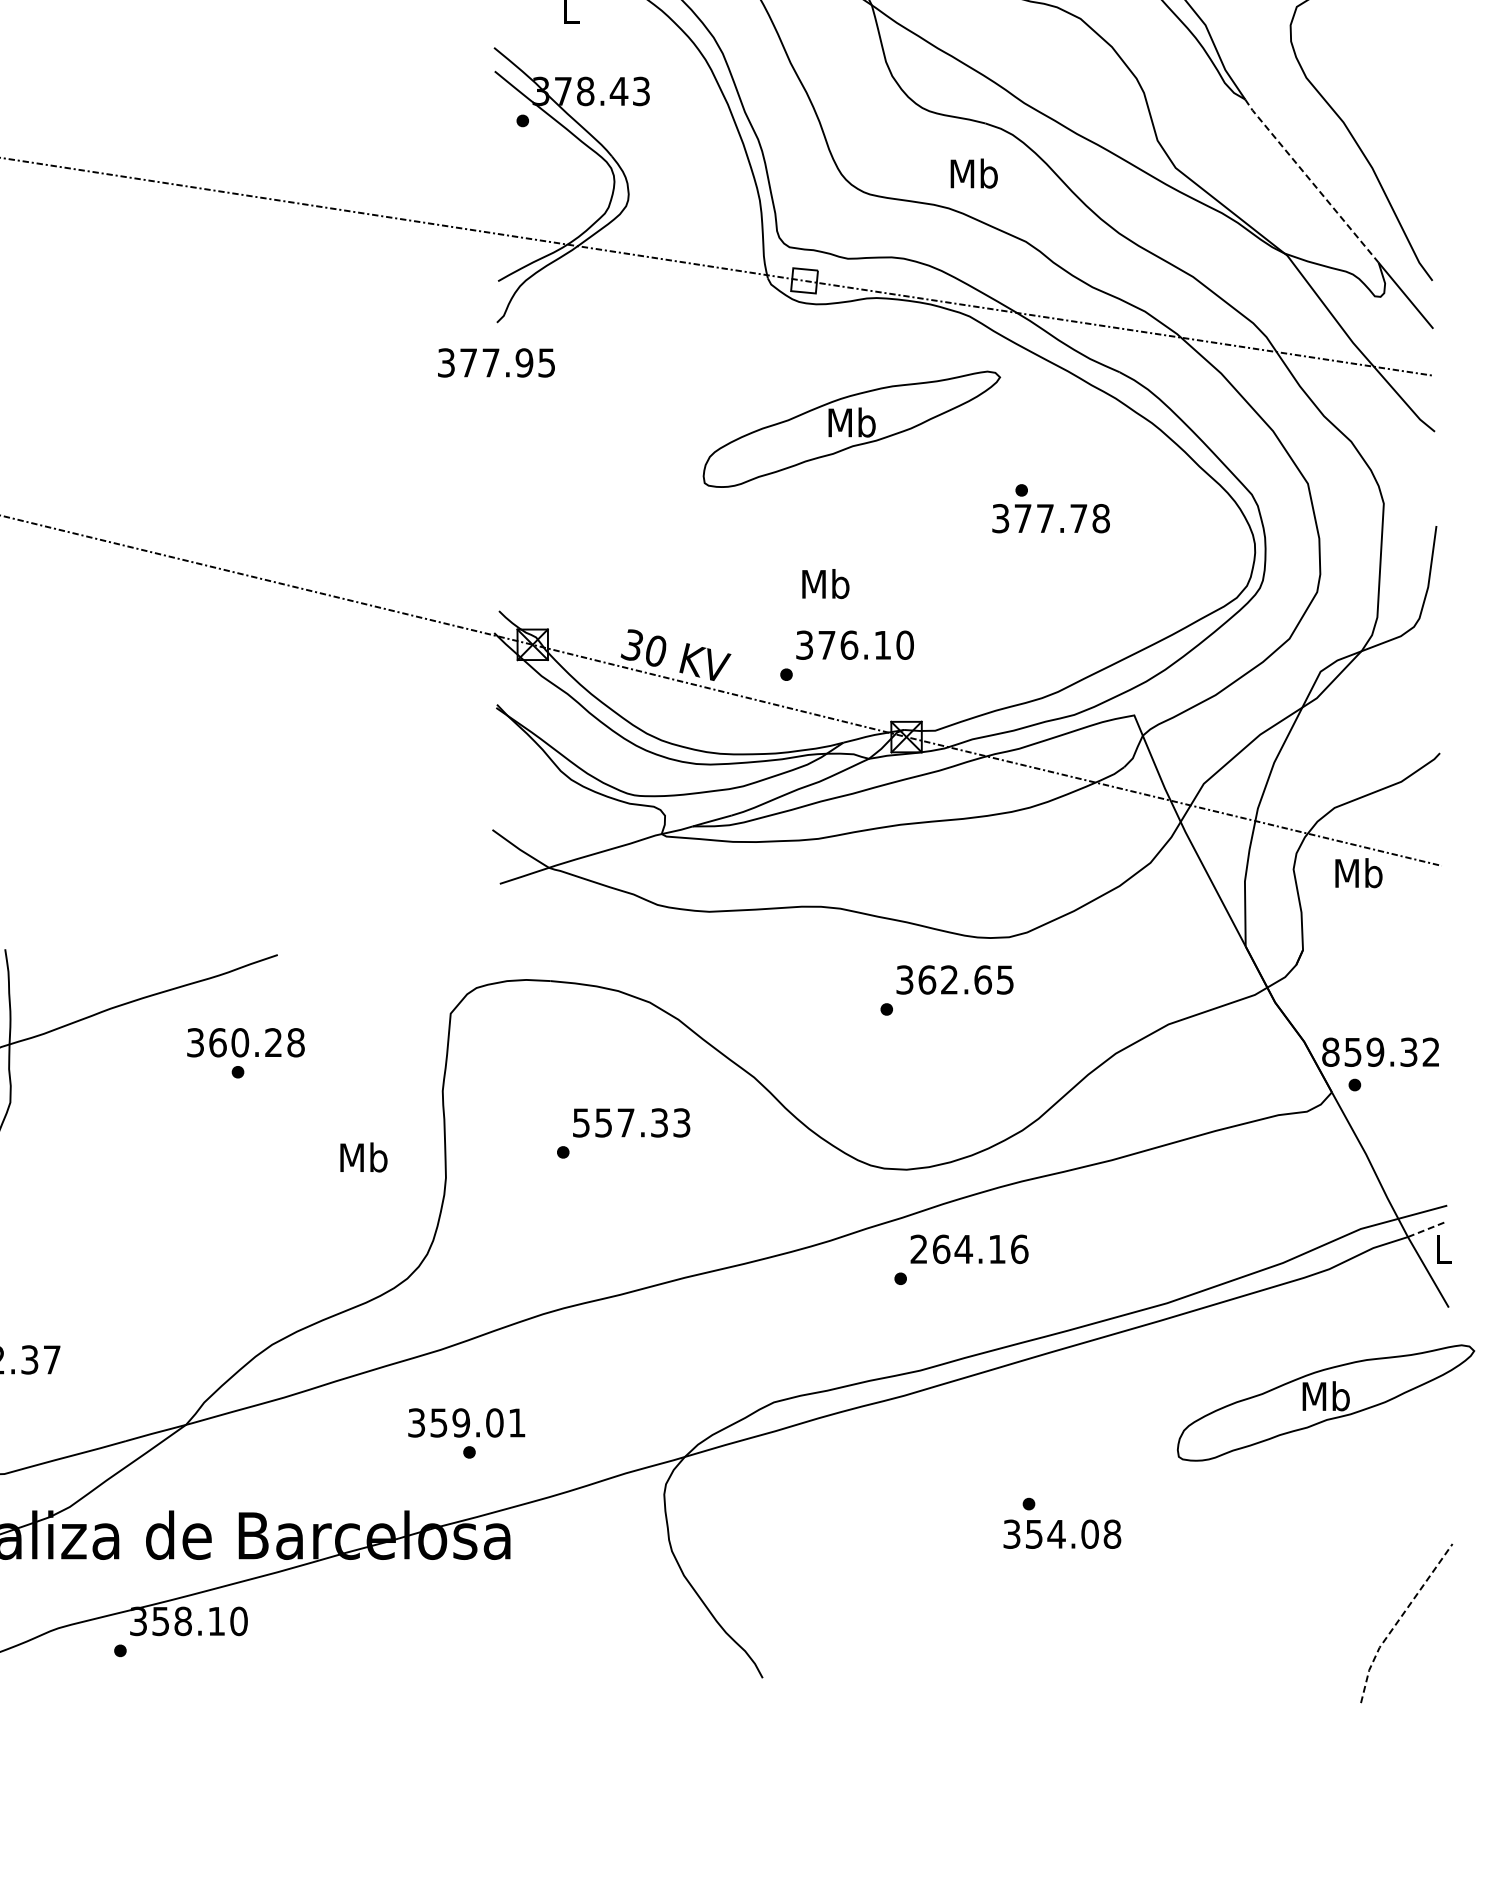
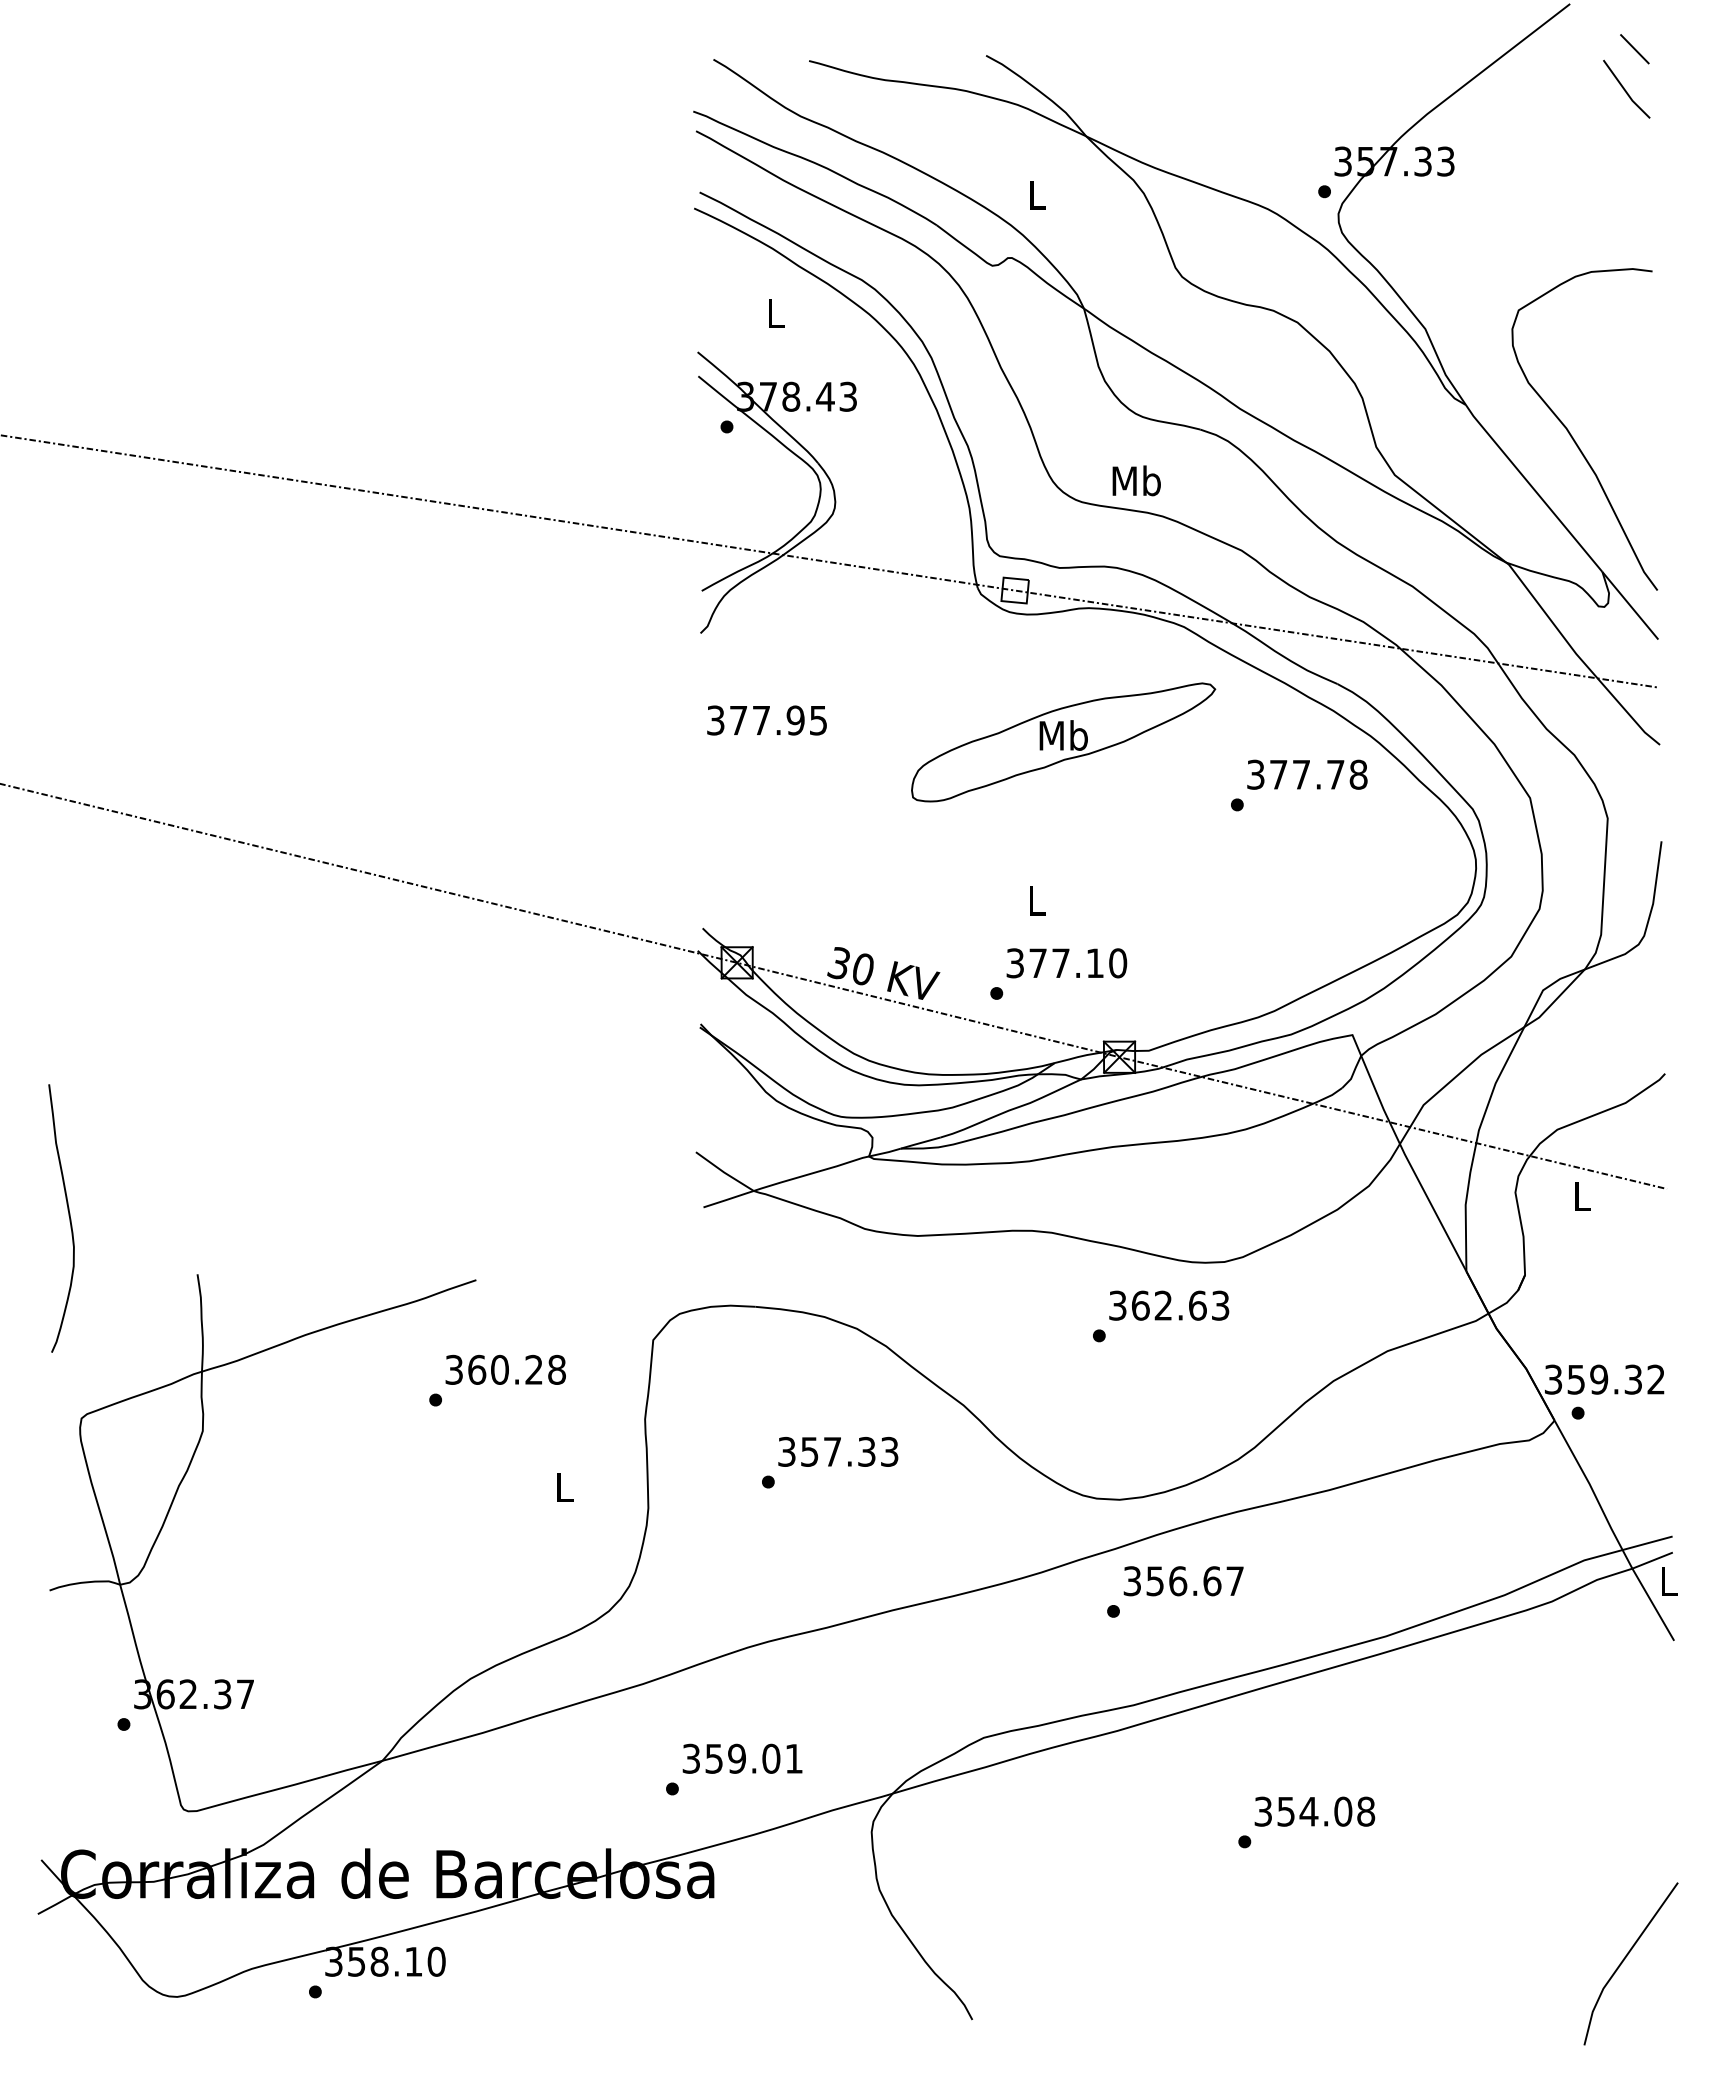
text: (973, 173) -> (1136, 480), moved
line: (1311, 181) -> (1533, 488), dashed -> solid
text: (495, 362) -> (766, 720), moved
text: (1051, 518) -> (1307, 774), moved
text: (826, 583) -> (1037, 900), Mb -> L
text: (849, 645) -> (1061, 963), 376.10 -> 377.10
text: (1359, 873) -> (1582, 1196), Mb -> L
text: (1005, 979) -> (1220, 1305), 362.65 -> 362.63
text: (245, 1042) -> (505, 1369), moved
text: (1330, 1052) -> (1553, 1379), 859.32 -> 359.32
text: (581, 1122) -> (787, 1451), 557.33 -> 357.33
text: (363, 1156) -> (564, 1486), Mb -> L
line: (1427, 1229) -> (1652, 1560), dashed -> solid
text: (969, 1249) -> (1183, 1581), 264.16 -> 356.67
part: (1325, 1403) -> (1548, 1738), removed
text: (466, 1422) -> (742, 1758), moved
text: (1061, 1534) -> (1314, 1811), moved
line: (1398, 1620) -> (1622, 1960), dashed -> solid

